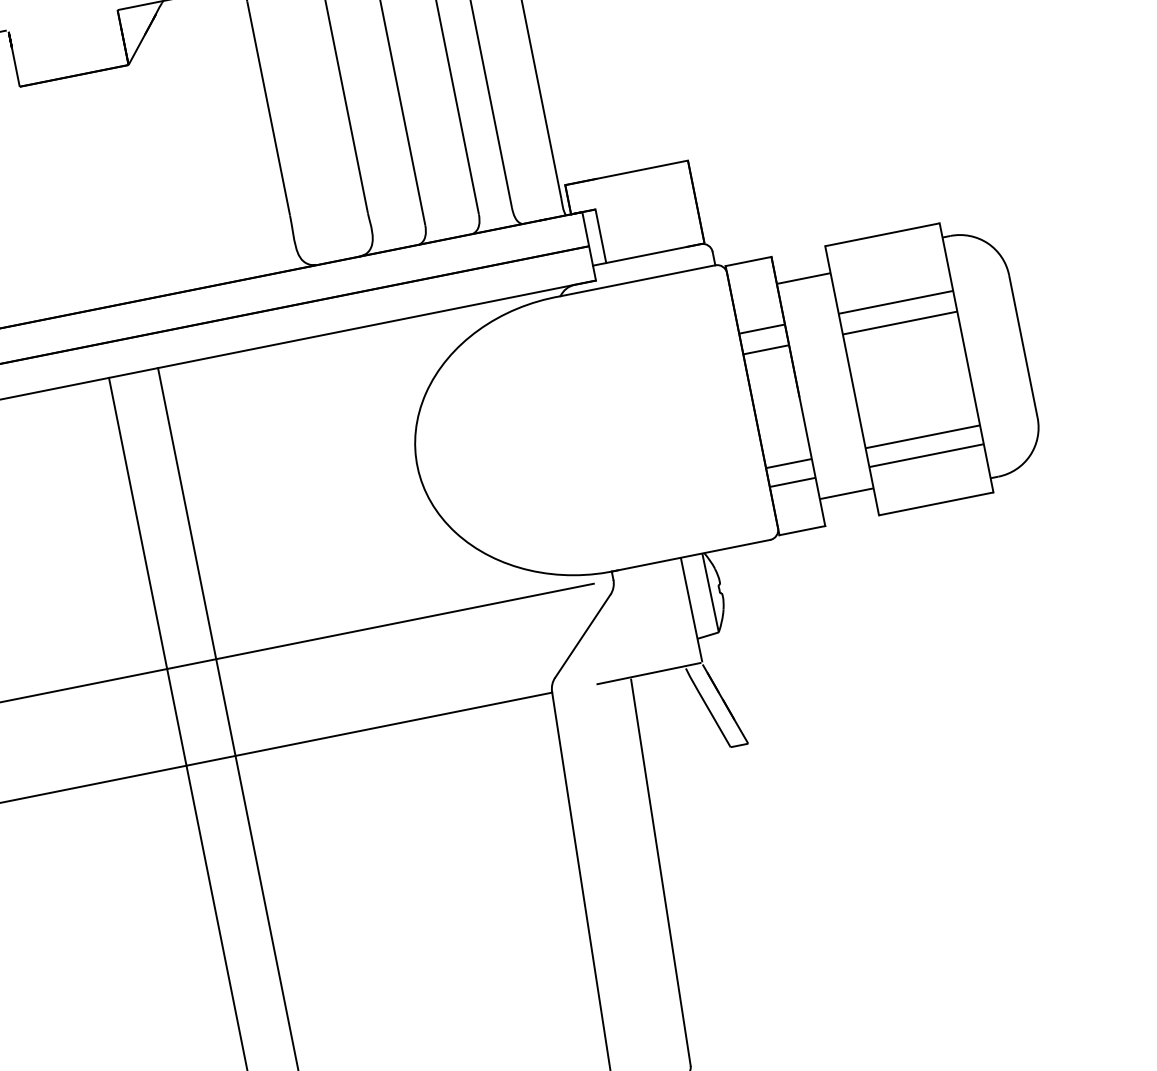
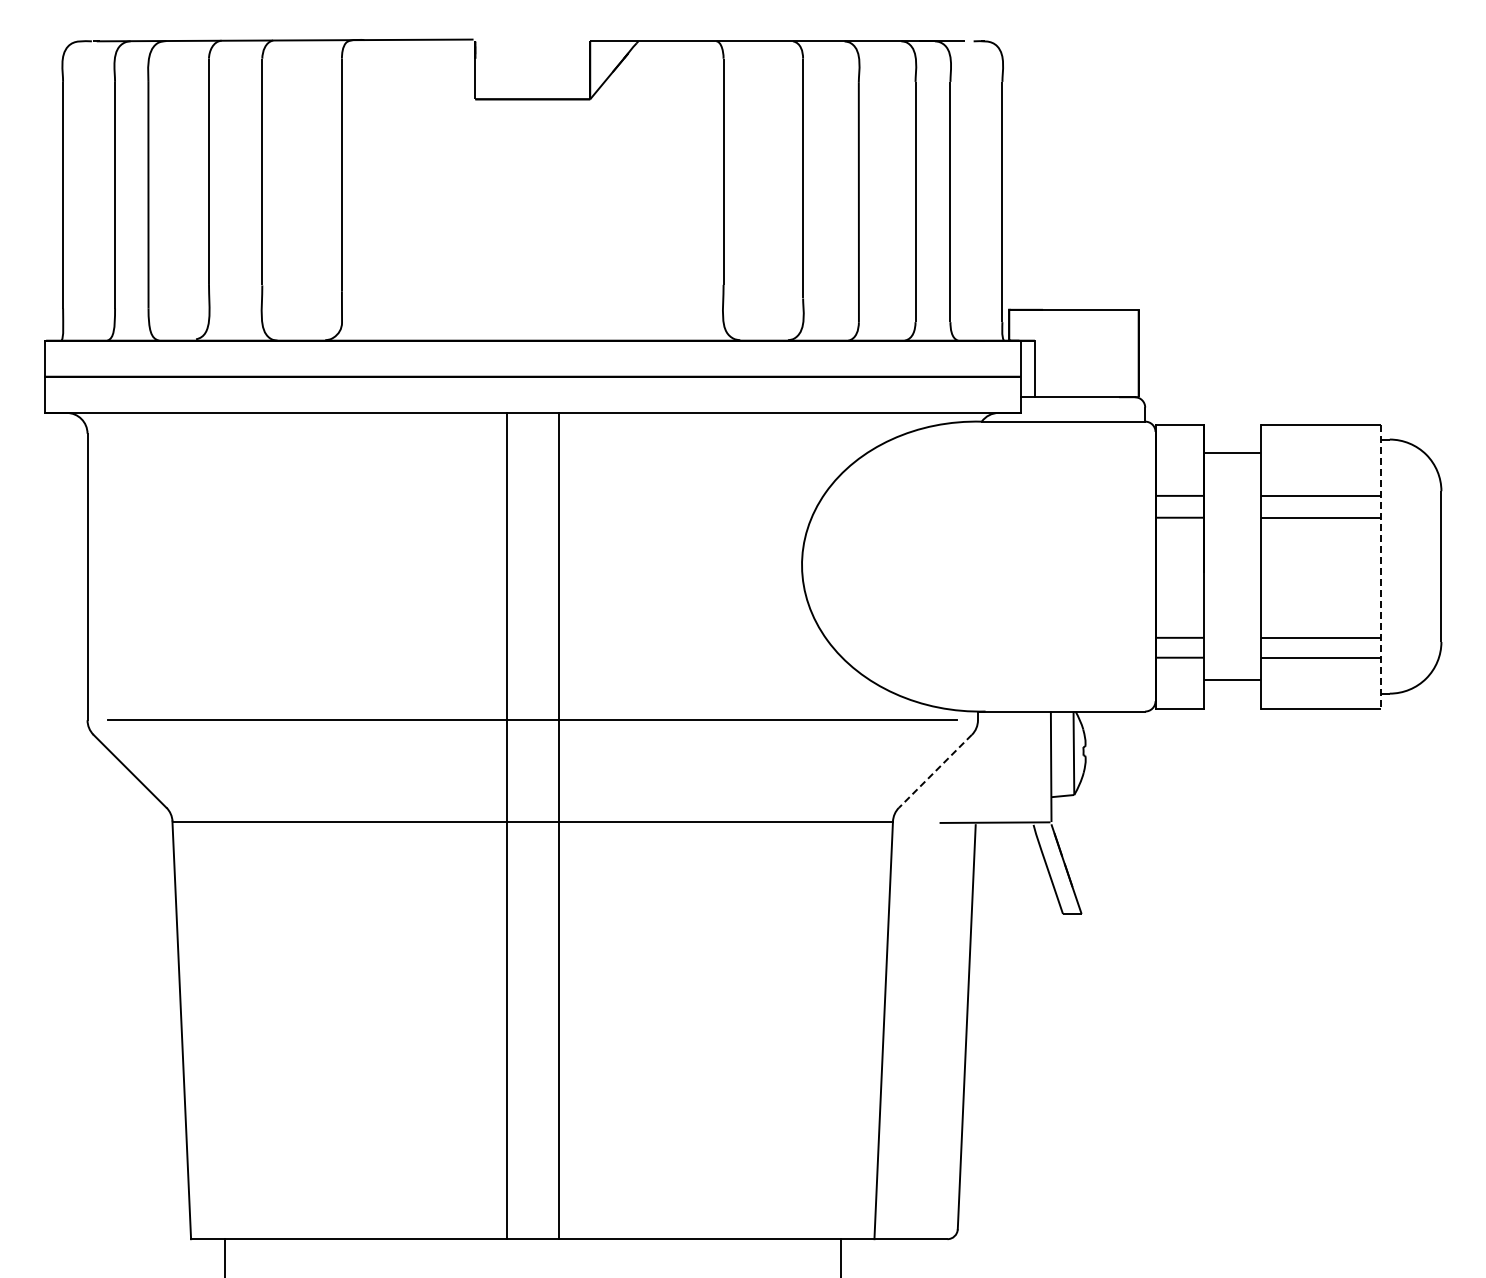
line: (966, 358) -> (1381, 567), solid -> dashed
line: (582, 636) -> (935, 771), solid -> dashed

